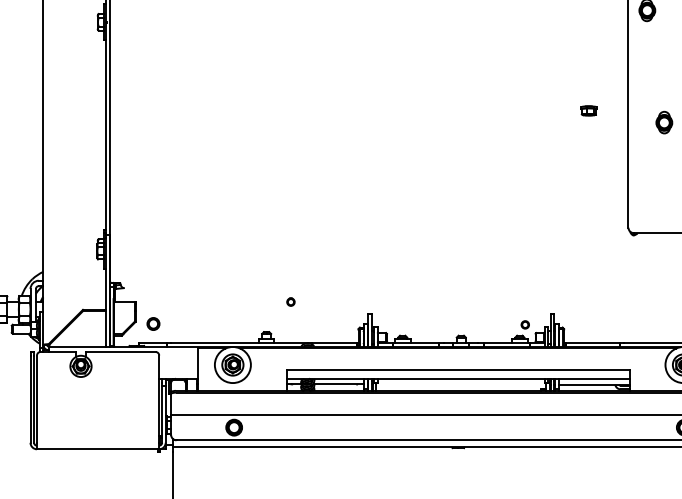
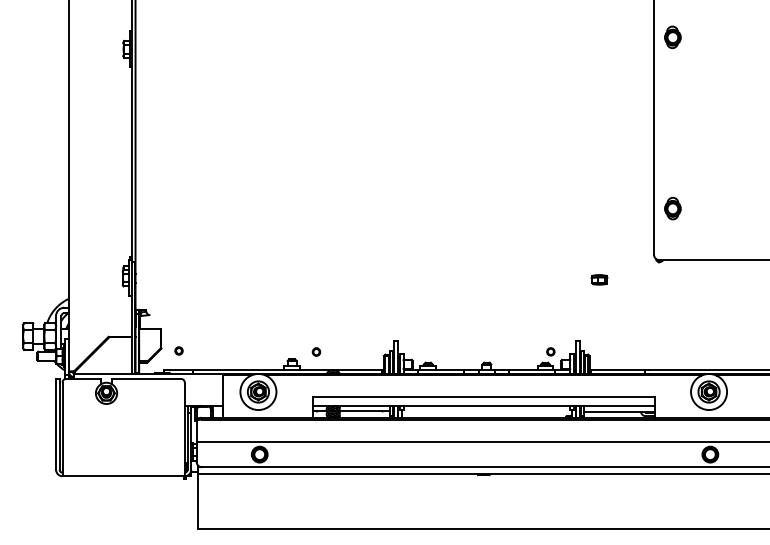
part: (588, 110) -> (599, 279), moved
part: (663, 122) -> (672, 208), moved
part: (290, 301) -> (316, 351), moved
part: (152, 323) -> (178, 350), size x0.62

